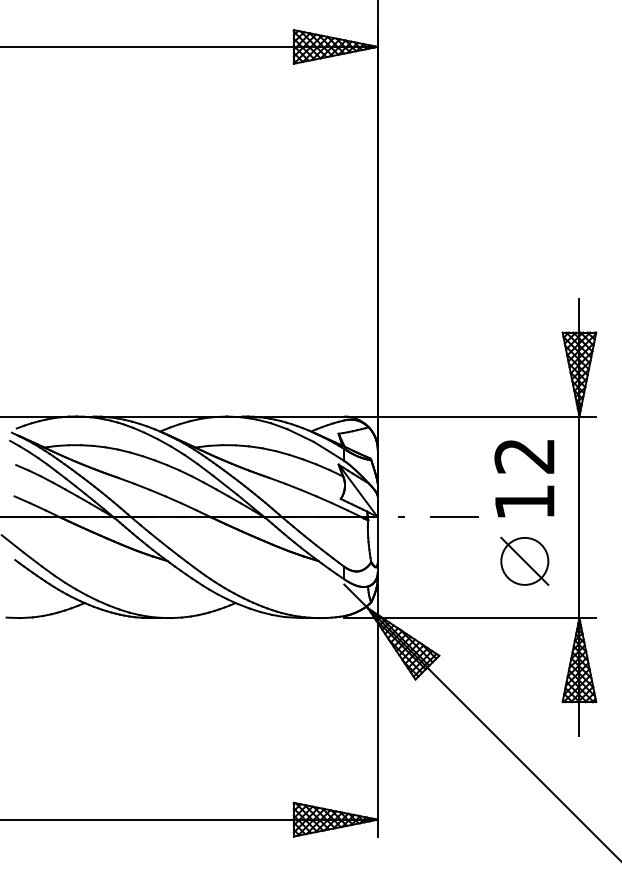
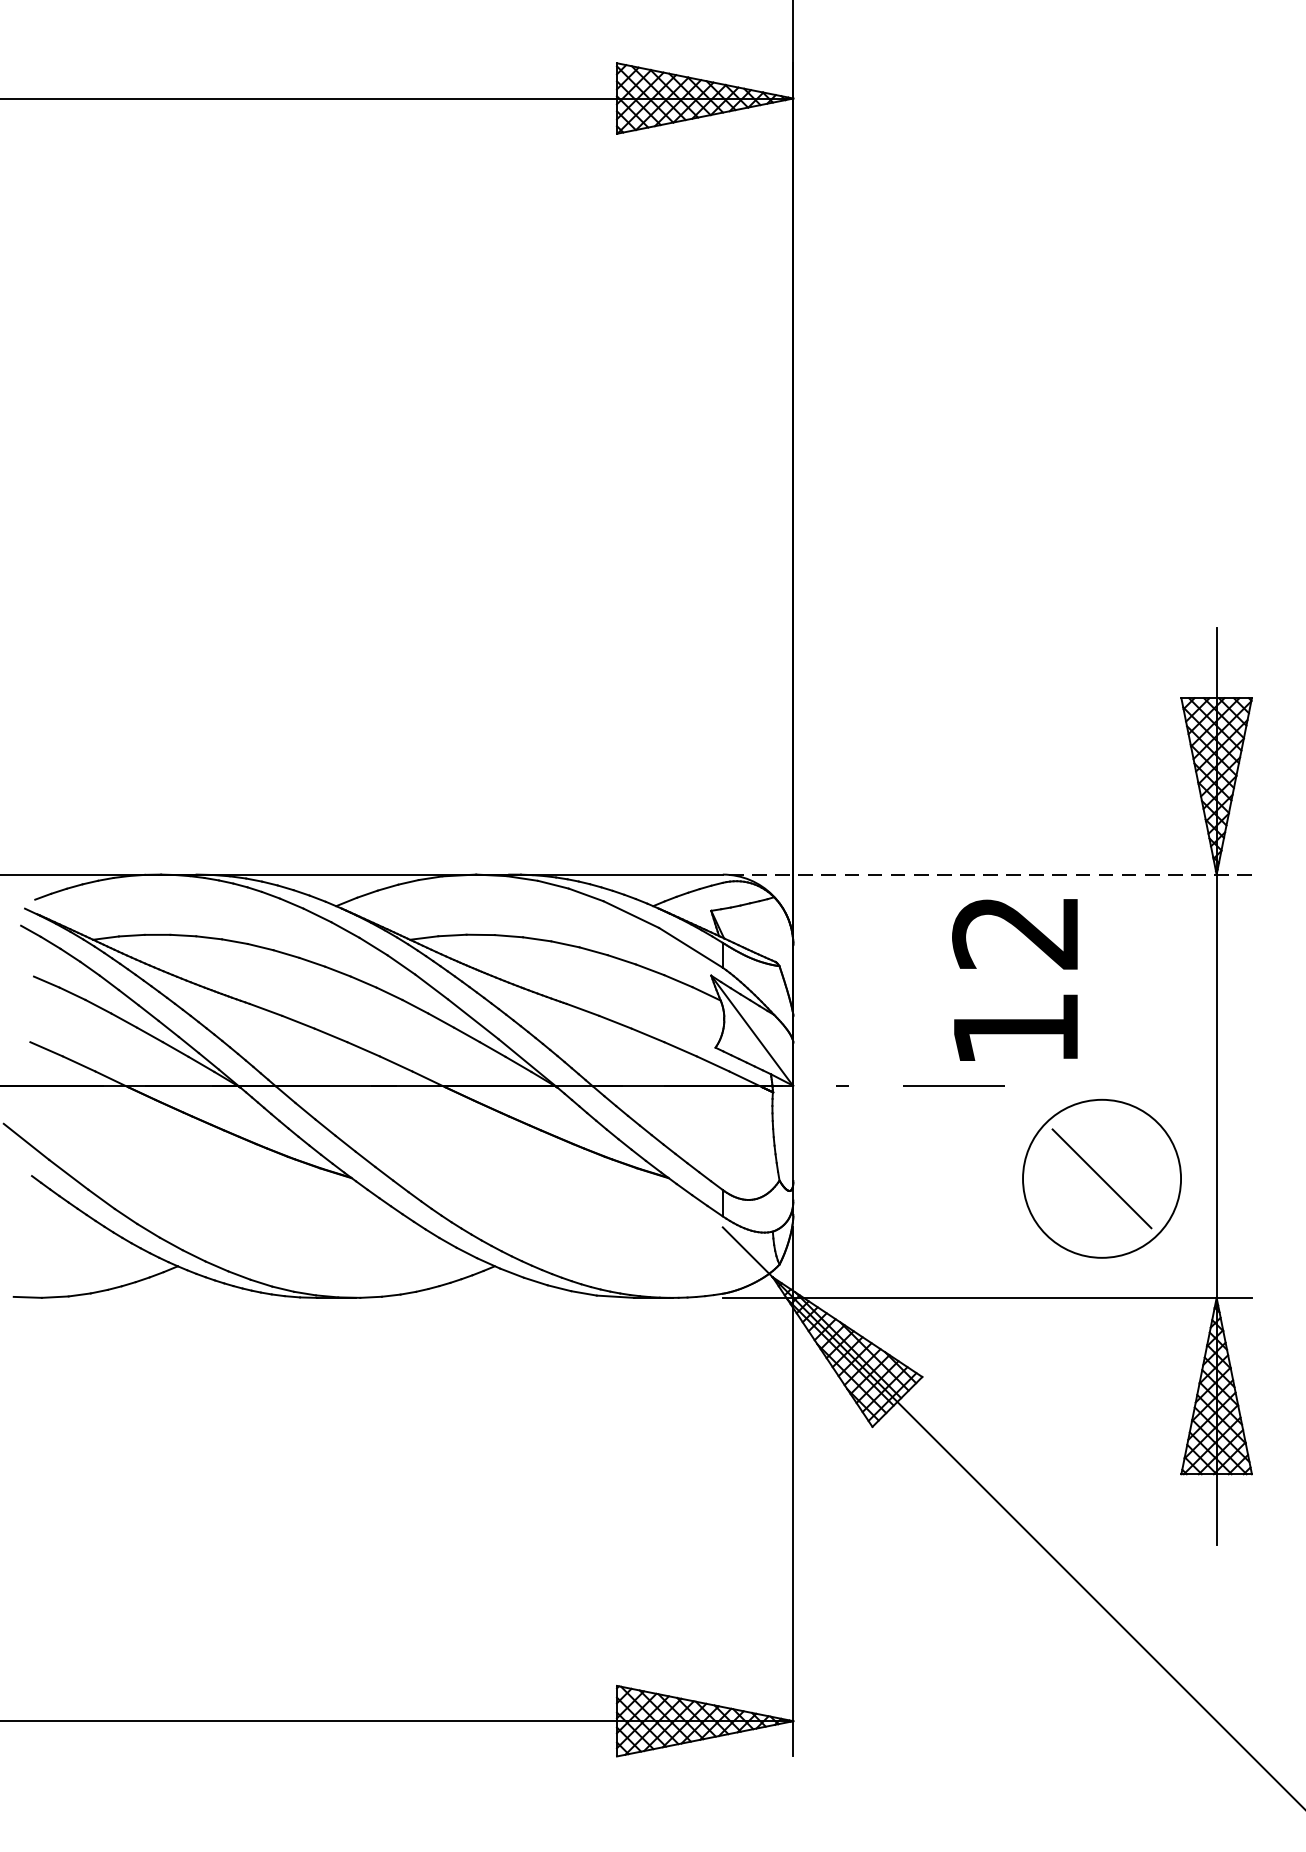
line: (470, 416) -> (987, 874), solid -> dashed
text: (524, 478) -> (1015, 979), moved
circle: (524, 560) -> (1101, 1176), size x1.6

